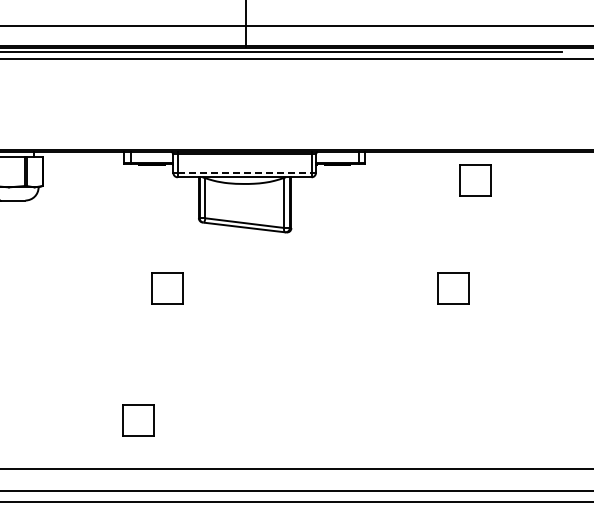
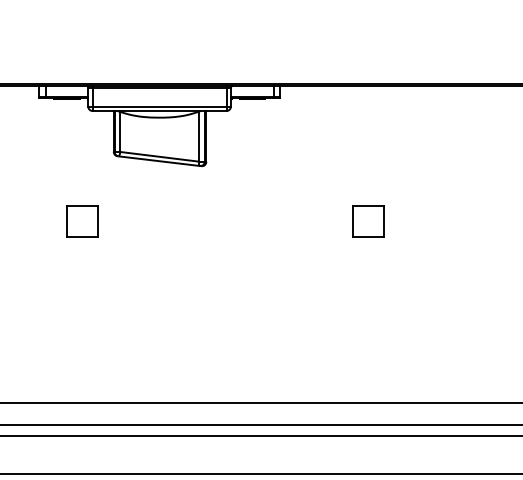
line: (244, 172) -> (159, 106), dashed -> solid
part: (475, 180) -> (390, 114), removed
part: (138, 420) -> (53, 354), removed

